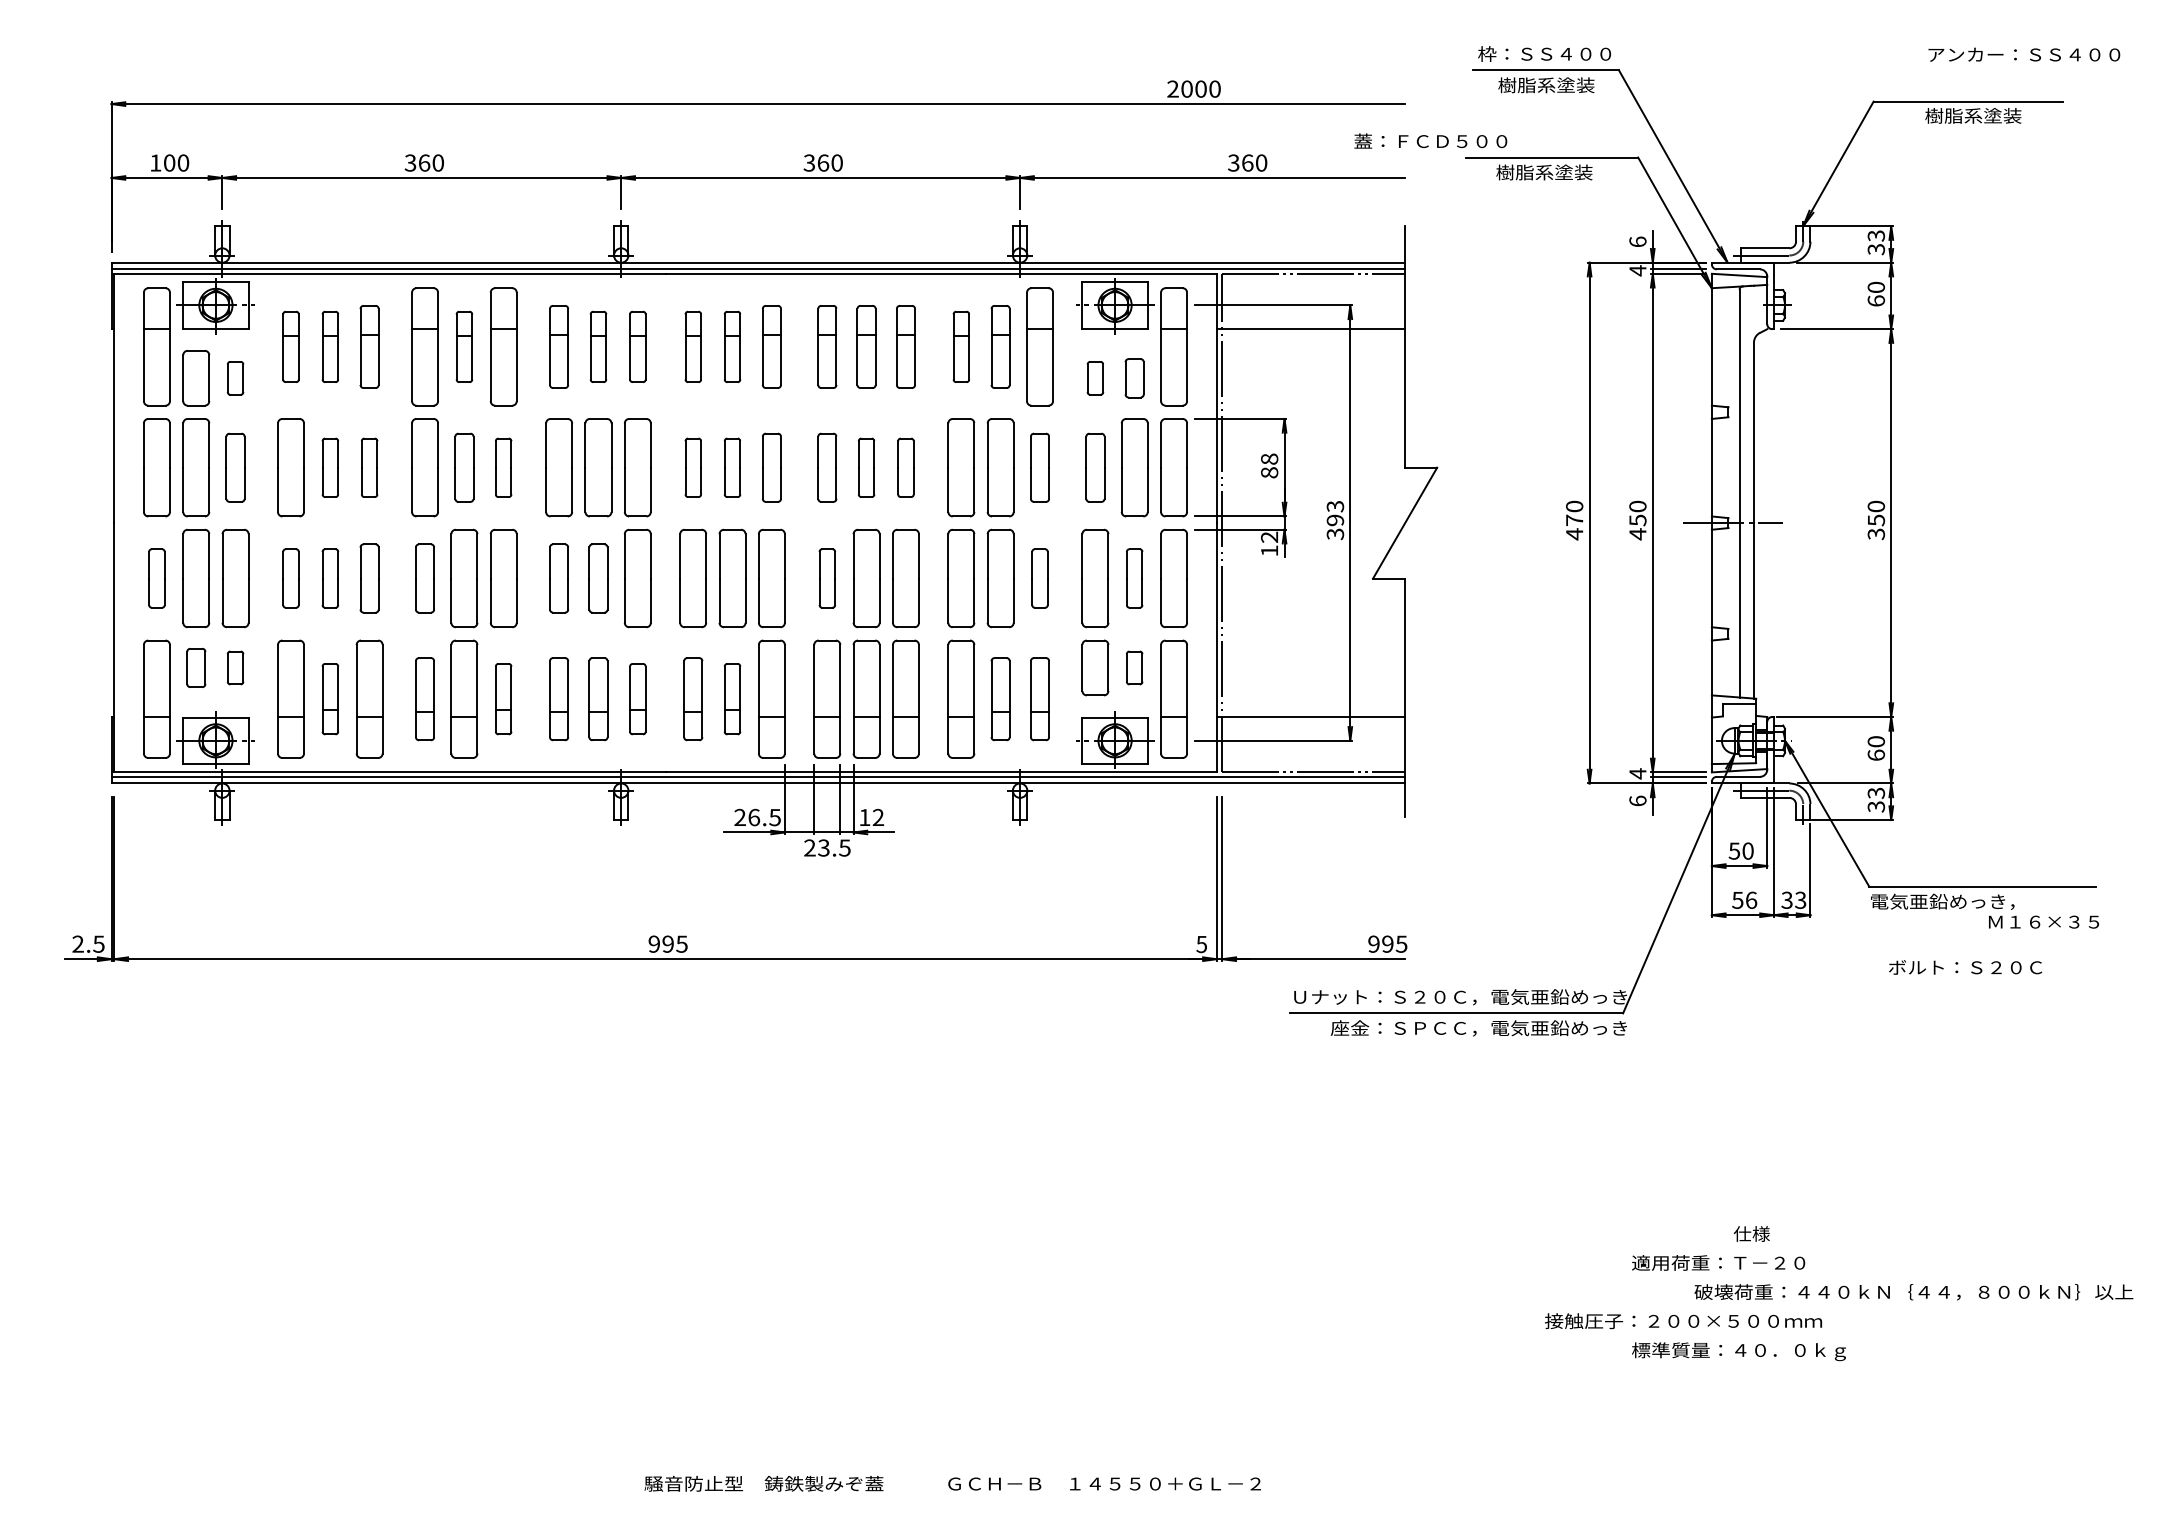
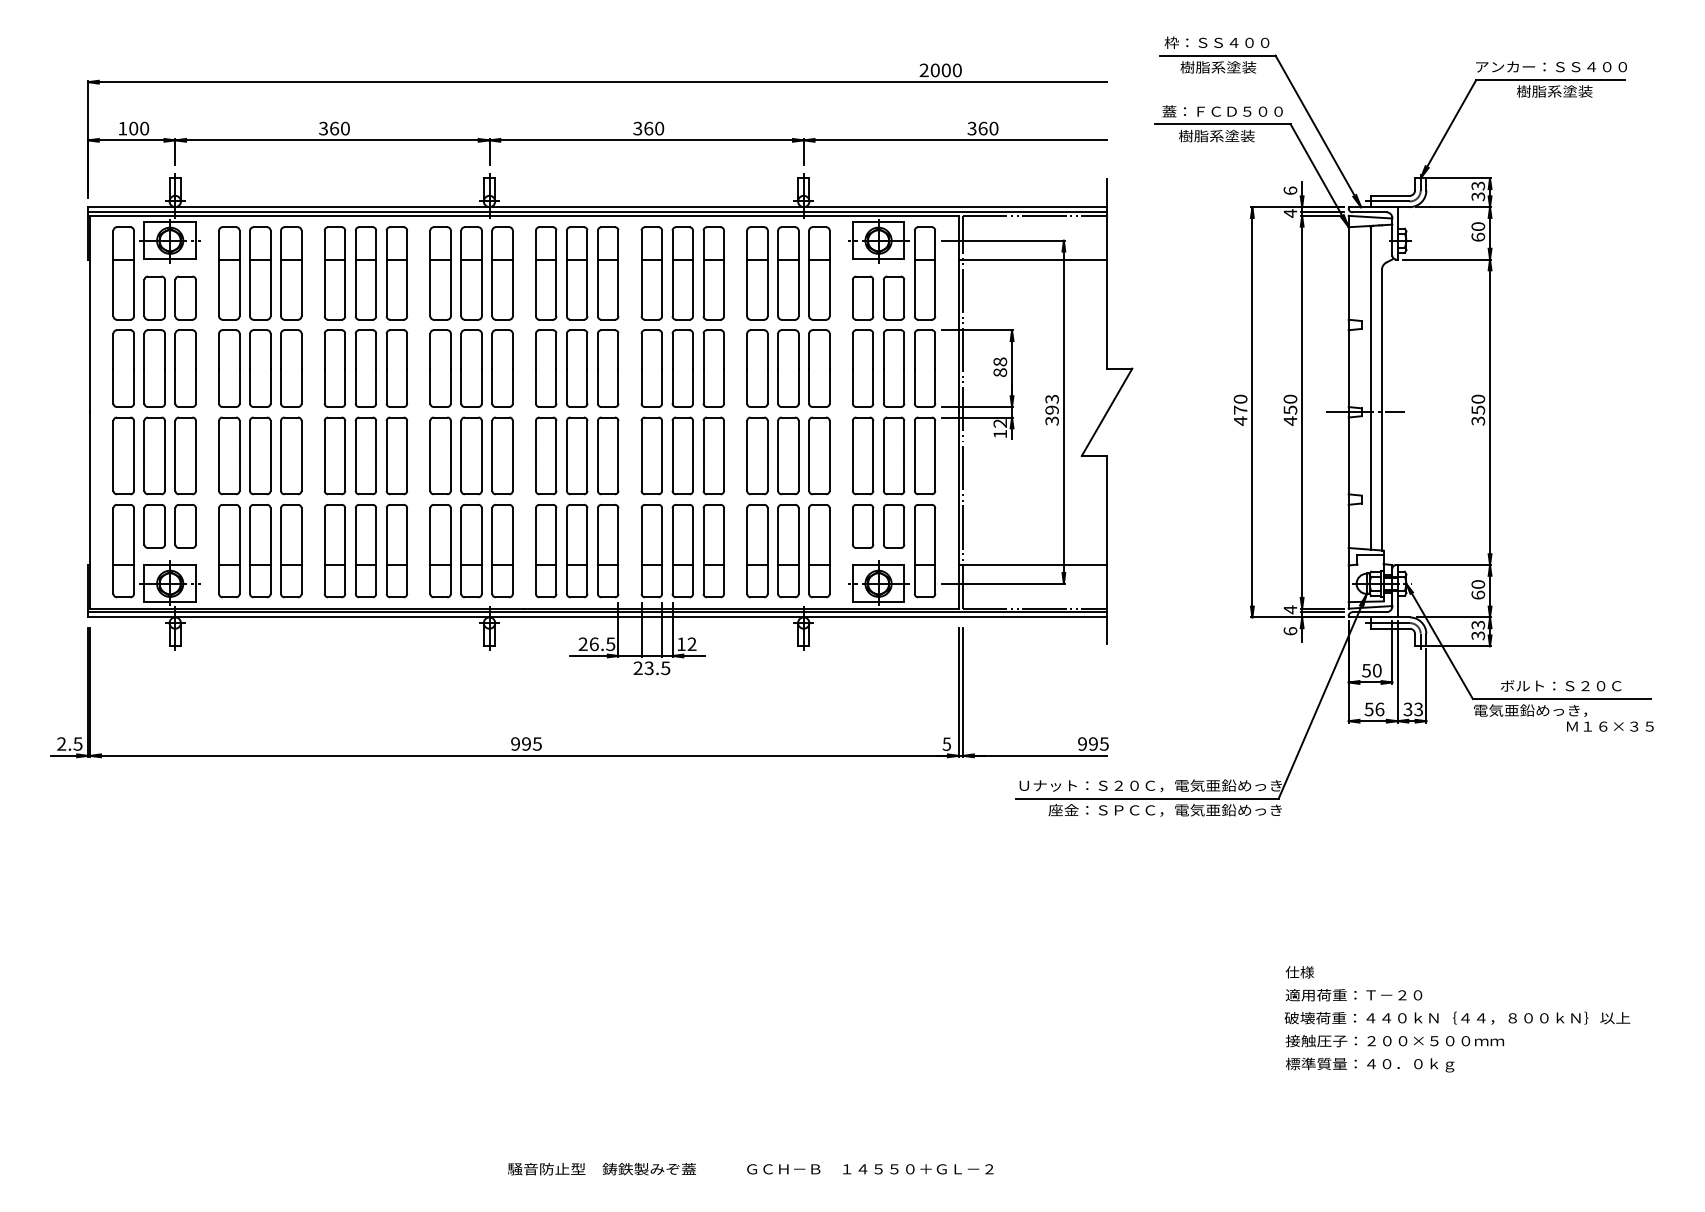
text: (2024, 54) -> (1551, 66), moved
text: (1430, 140) -> (1222, 110), moved
part: (290, 346) -> (228, 273), size x1.67
part: (330, 346) -> (260, 273), size x1.67
part: (369, 346) -> (291, 273), size x1.43
part: (464, 346) -> (366, 273), size x1.67
part: (558, 346) -> (440, 273), size x1.43
part: (598, 346) -> (471, 273), size x1.67
part: (637, 346) -> (502, 273), size x1.67
part: (693, 346) -> (546, 273), size x1.67
part: (732, 346) -> (577, 273), size x1.67
part: (771, 346) -> (607, 273), size x1.43
part: (827, 346) -> (652, 273), size x1.43
part: (866, 346) -> (682, 273), size x1.43
part: (905, 346) -> (713, 273), size x1.43
part: (961, 346) -> (757, 273), size x1.67
part: (1000, 346) -> (788, 273), size x1.43
part: (235, 378) -> (185, 298), size x1.67
part: (1095, 378) -> (863, 298), size x1.67
part: (1134, 378) -> (893, 298), size x1.43
part: (235, 467) -> (185, 368), size x1.43
part: (330, 467) -> (260, 368), size x1.67
part: (369, 467) -> (291, 368), size x1.67
part: (464, 467) -> (366, 368), size x1.43
part: (503, 467) -> (396, 368), size x1.67
part: (693, 467) -> (546, 368), size x1.67
part: (732, 467) -> (577, 368), size x1.67
part: (771, 467) -> (607, 368), size x1.43
part: (827, 467) -> (652, 368), size x1.43
part: (866, 467) -> (682, 368), size x1.67
part: (905, 467) -> (713, 368), size x1.67
part: (1039, 467) -> (819, 368), size x1.43
part: (1095, 467) -> (863, 368), size x1.43
part: (156, 578) -> (123, 455), size x1.67
part: (290, 578) -> (228, 455), size x1.67
part: (330, 578) -> (260, 455), size x1.67
part: (369, 578) -> (291, 455), size x1.43
part: (424, 578) -> (334, 455), size x1.43
part: (558, 578) -> (440, 455), size x1.43
part: (598, 578) -> (471, 455), size x1.43
part: (827, 578) -> (652, 455), size x1.67
part: (1039, 578) -> (819, 455), size x1.67
part: (1134, 578) -> (893, 455), size x1.67
part: (196, 667) -> (154, 526), size x1.43
part: (235, 667) -> (185, 526), size x1.67
part: (1134, 667) -> (893, 526), size x1.67
part: (330, 698) -> (260, 550), size x1.67
part: (424, 698) -> (334, 550), size x1.43
part: (503, 698) -> (396, 550), size x1.67
part: (558, 698) -> (440, 550), size x1.43
part: (598, 698) -> (471, 550), size x1.43
part: (637, 698) -> (502, 550), size x1.67
part: (693, 698) -> (546, 550), size x1.43
part: (732, 698) -> (577, 550), size x1.67
part: (1000, 698) -> (788, 550), size x1.43
part: (1039, 698) -> (819, 550), size x1.43
text: (1965, 967) -> (1561, 685), moved
text: (1751, 1233) -> (1299, 971), moved
text: (1913, 1292) -> (1457, 1018), moved
text: (1683, 1321) -> (1394, 1041), moved

